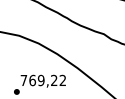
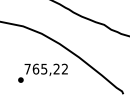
text: (41, 79) -> (44, 68), 769,22 -> 765,22

